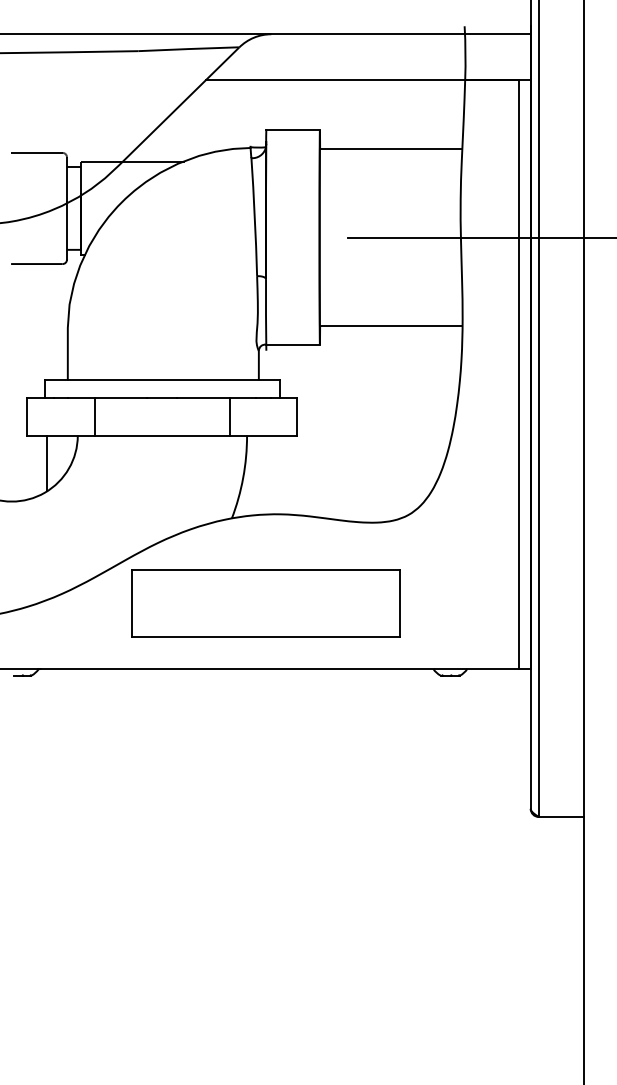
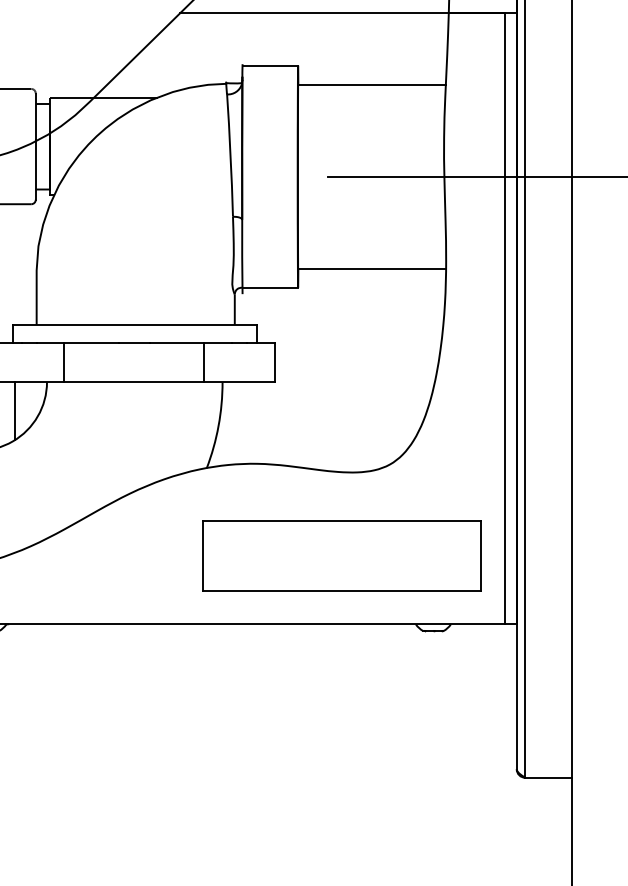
part: (265, 603) -> (341, 556), moved

